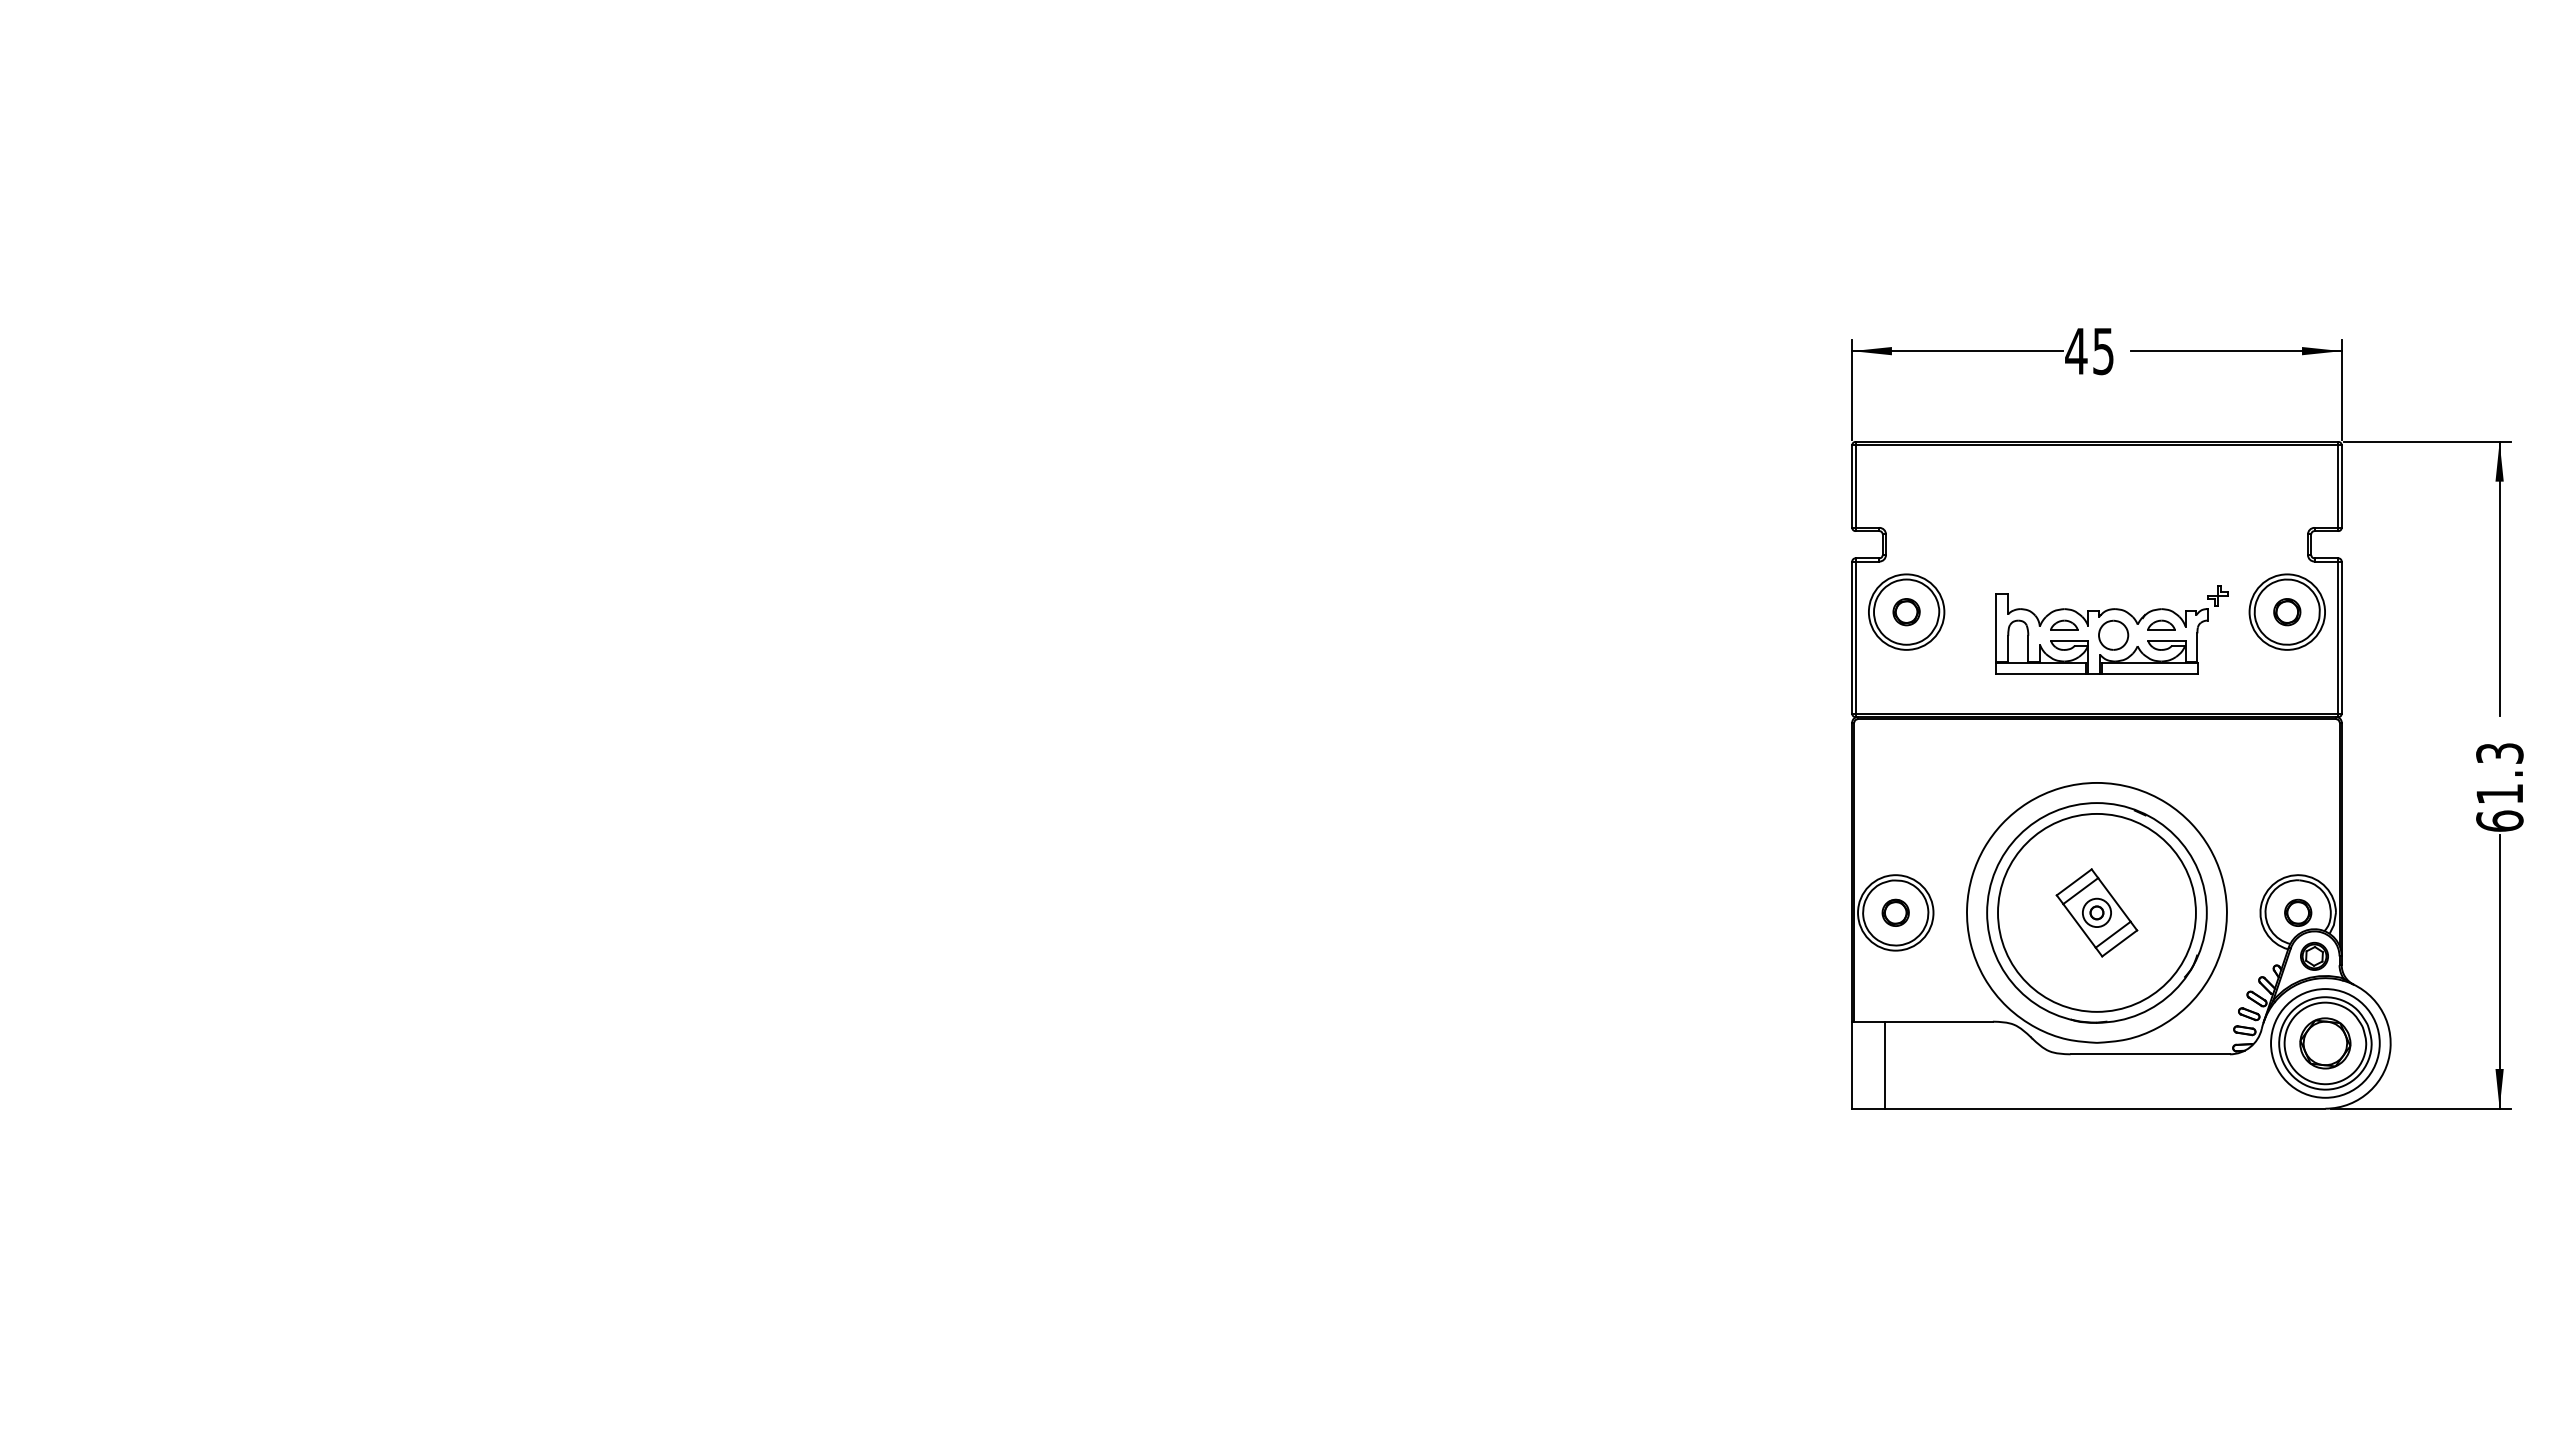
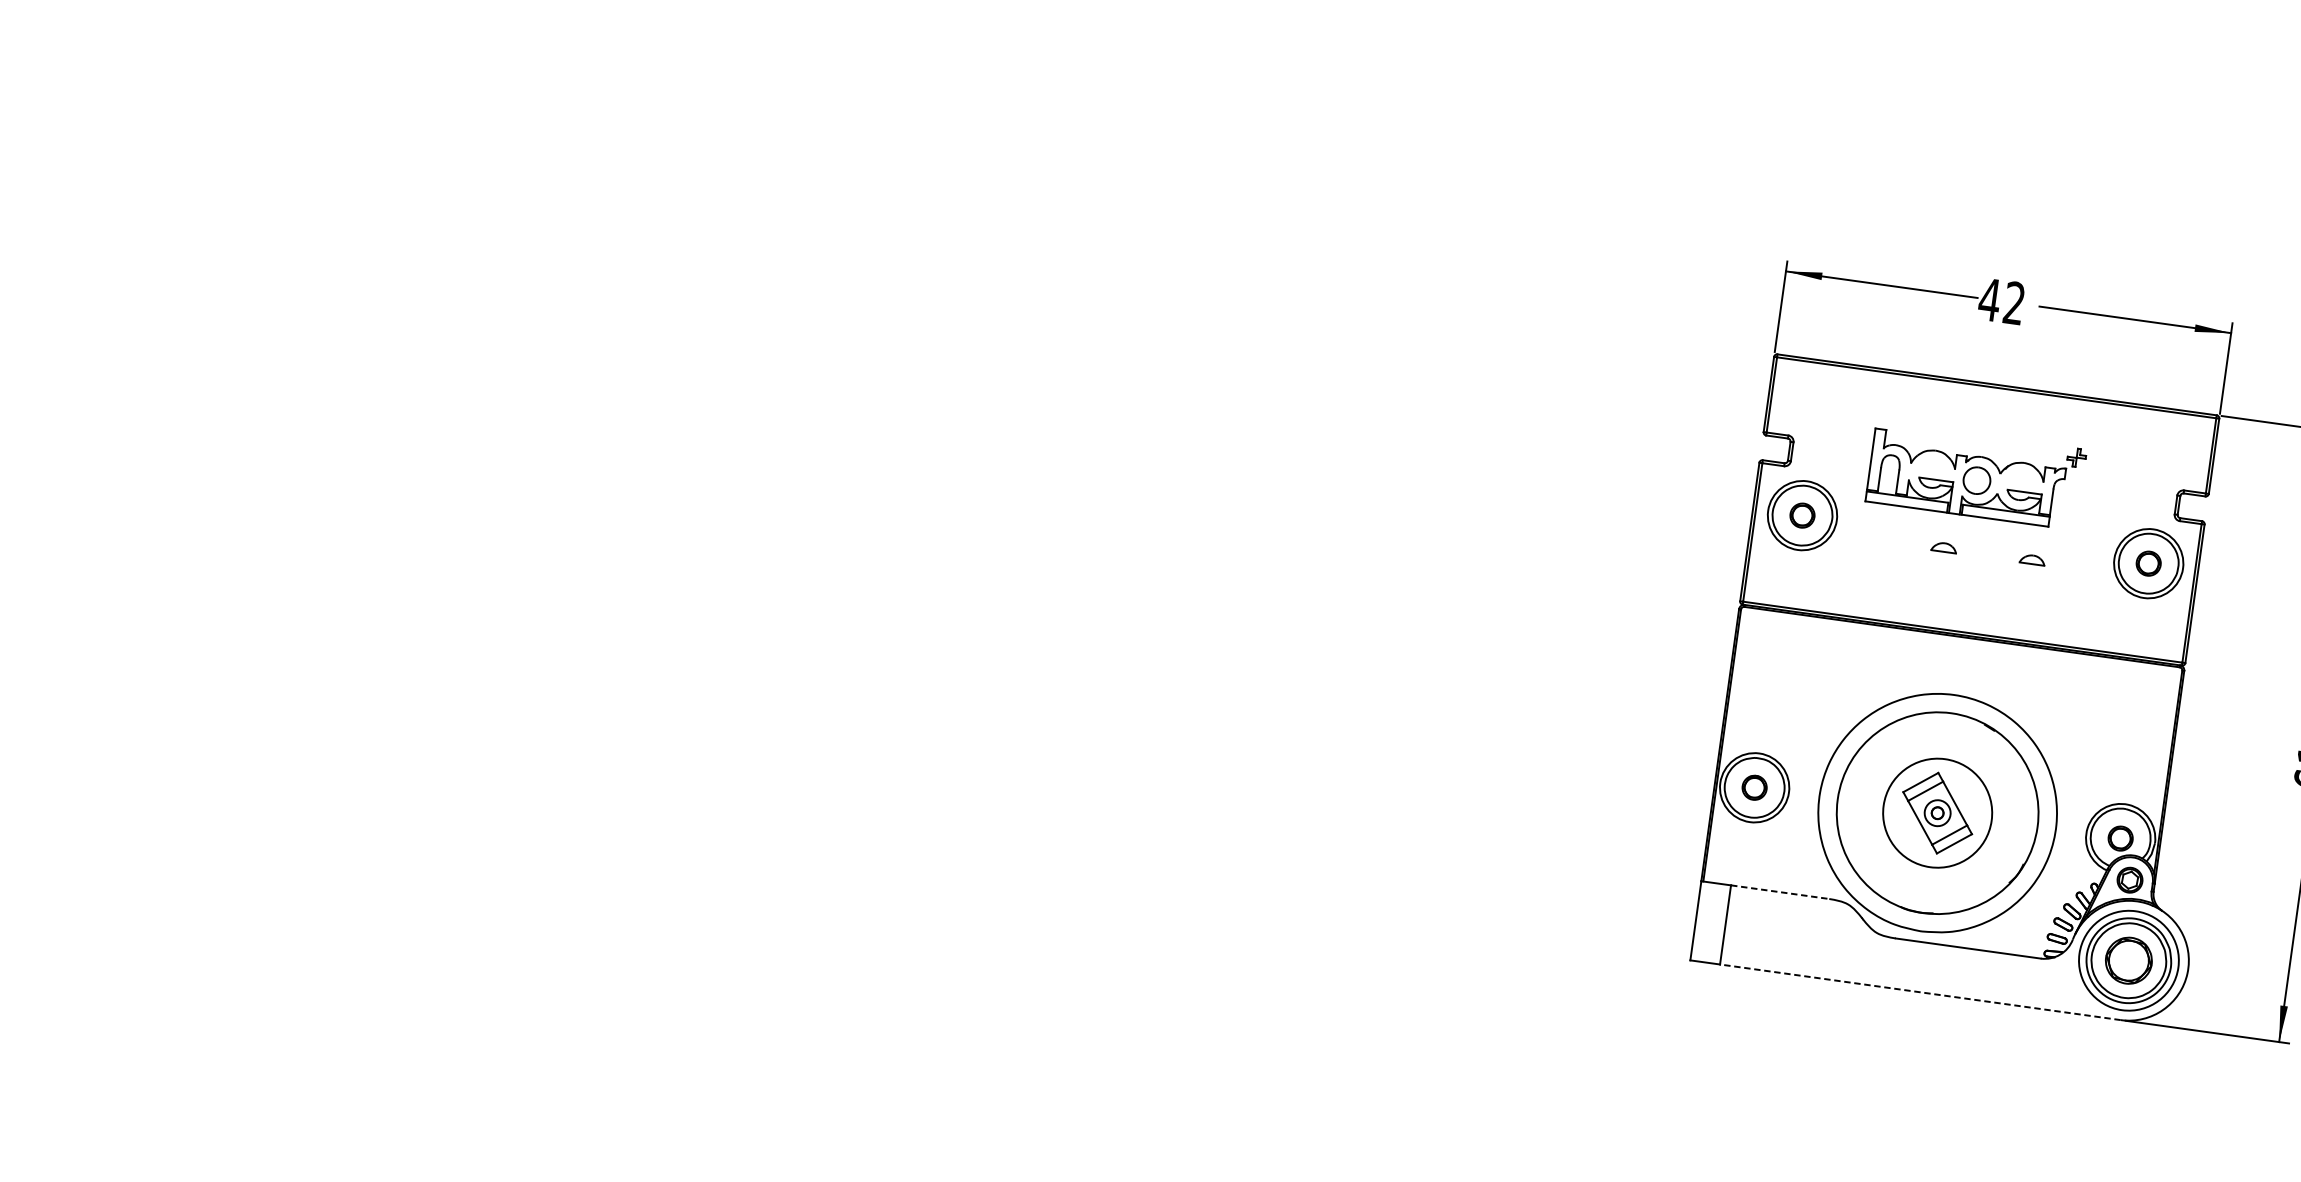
text: (2103, 351) -> (2014, 303), 45 -> 42
part: (2111, 629) -> (1975, 475), moved
circle: (2096, 912) -> (1937, 812), size x0.6
line: (1938, 1021) -> (1779, 891), solid -> dashed
line: (2104, 1108) -> (1919, 992), solid -> dashed

